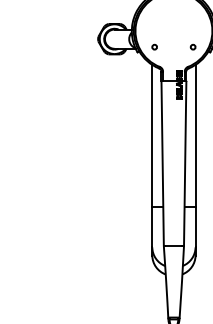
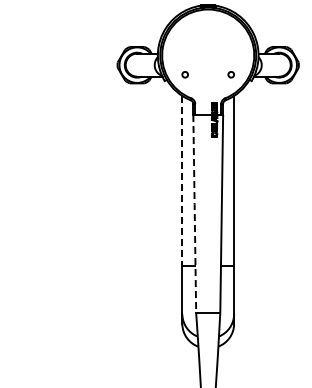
line: (152, 135) -> (182, 180), solid -> dashed
line: (162, 163) -> (194, 213), solid -> dashed

